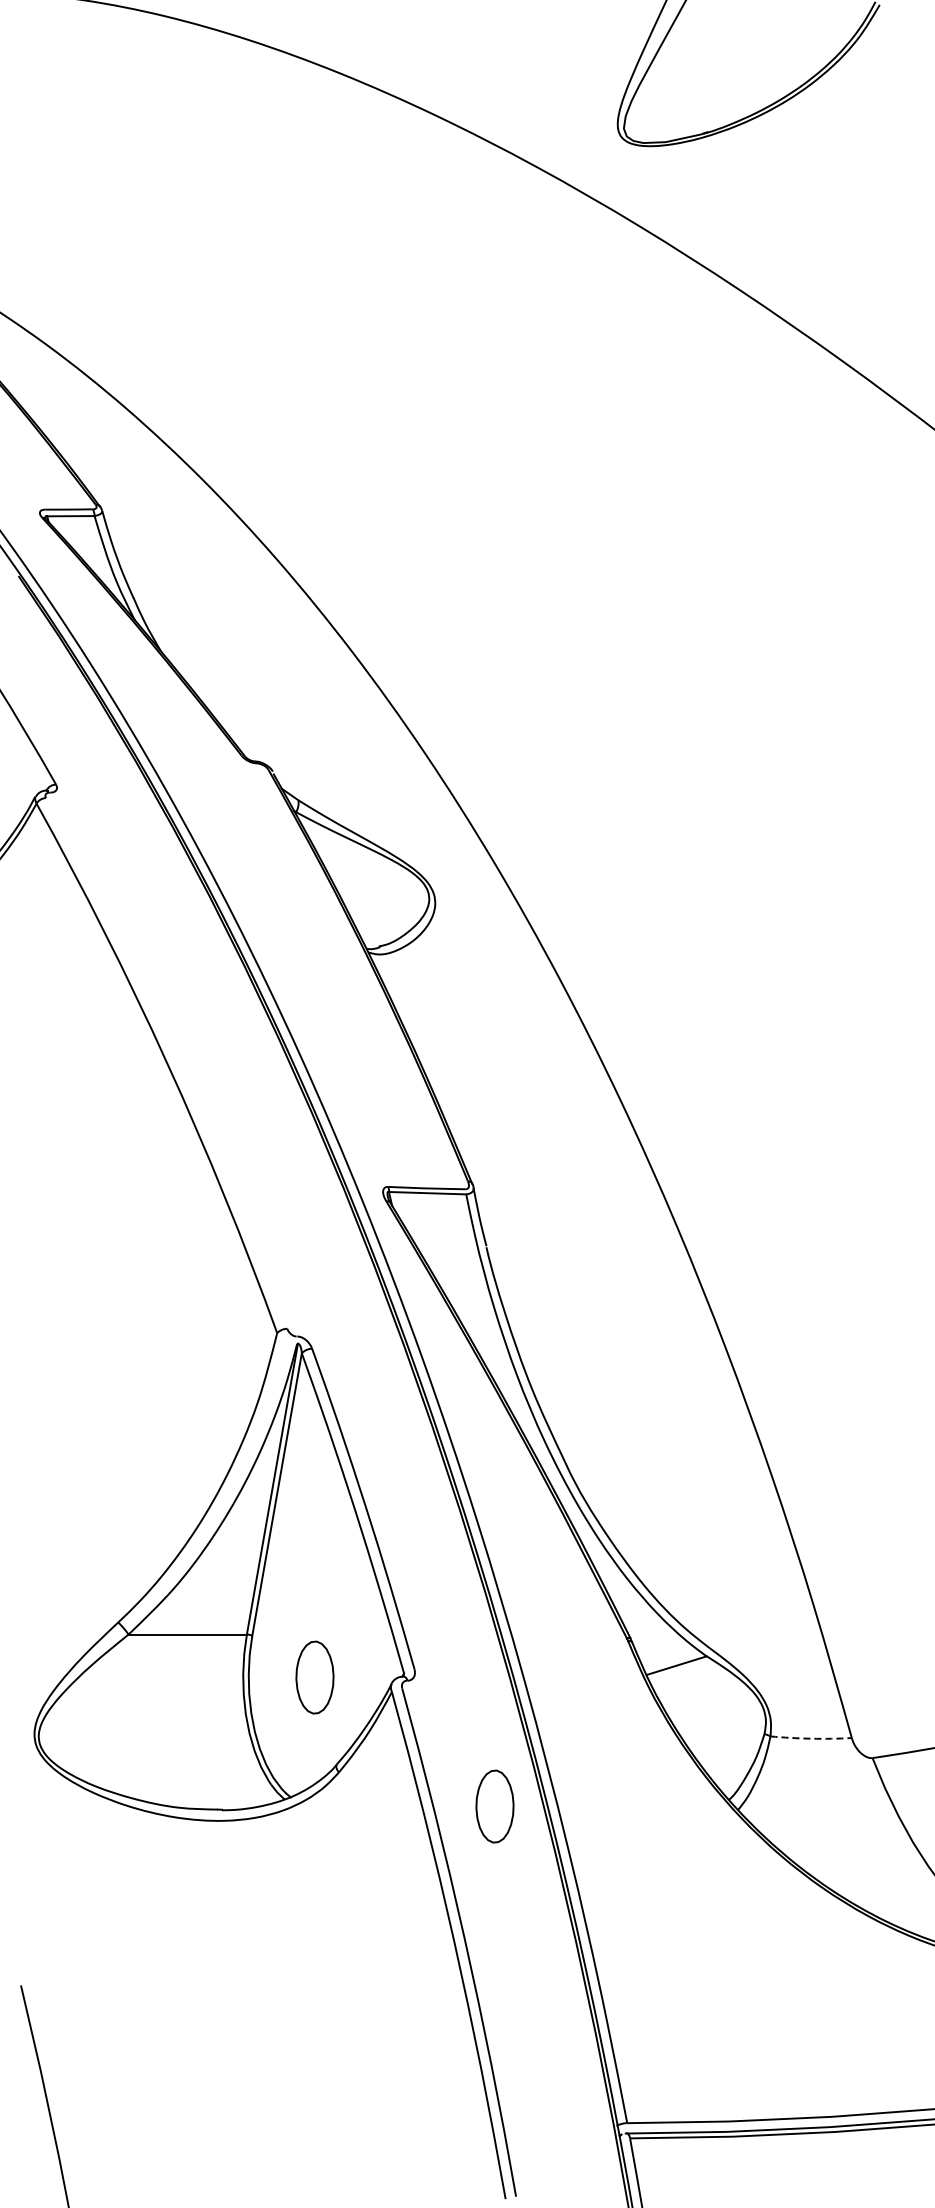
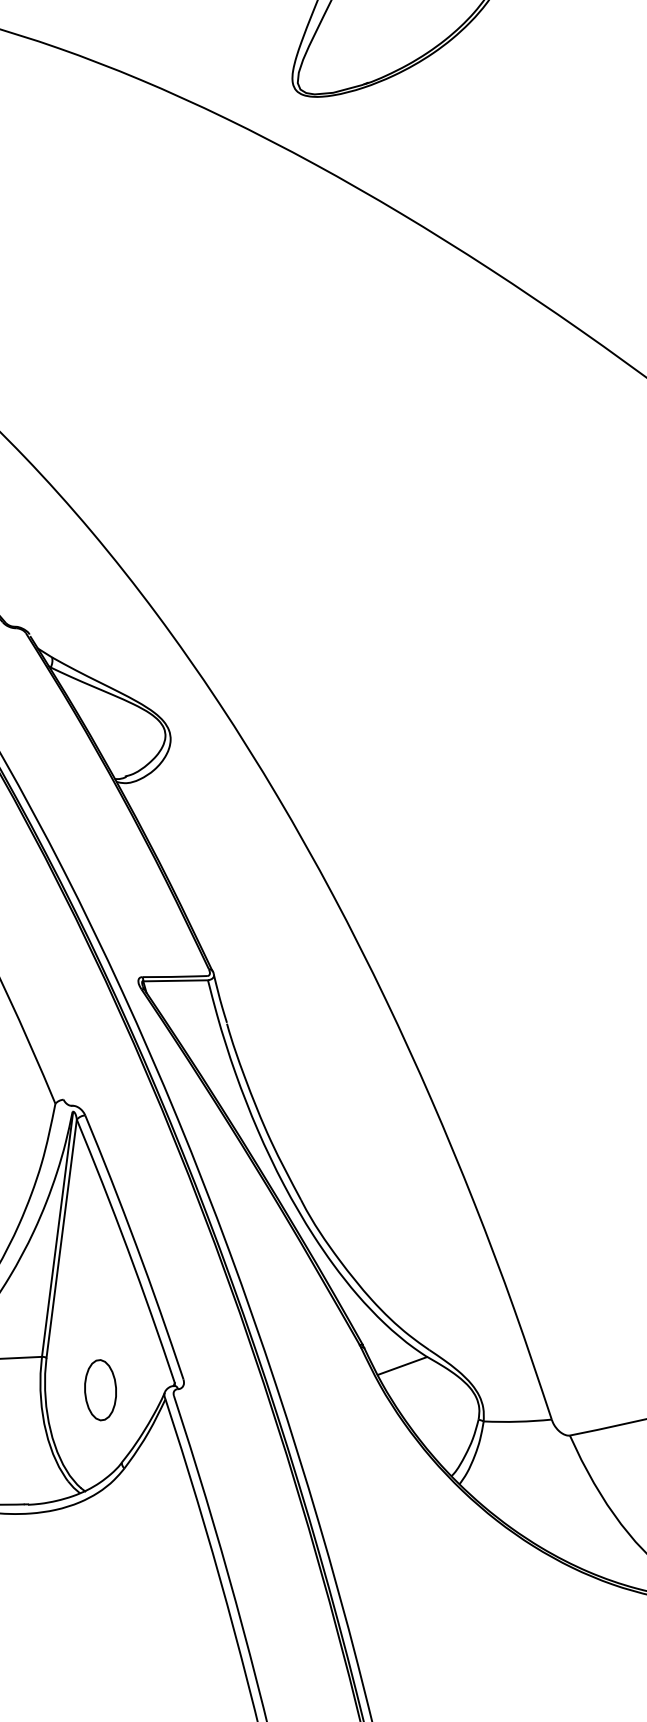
arc: (811, 1738) -> (518, 1421), dashed -> solid
part: (494, 1806) -> (255, 1490), removed

